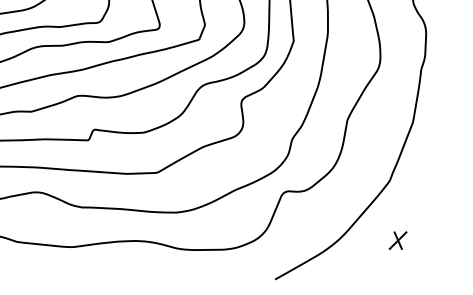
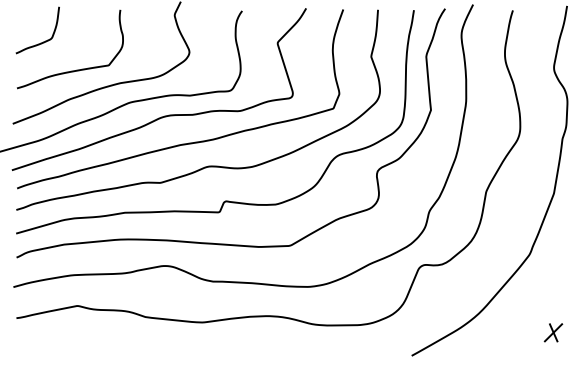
part: (398, 240) -> (553, 332), moved

